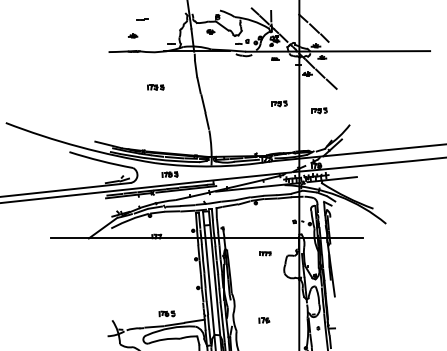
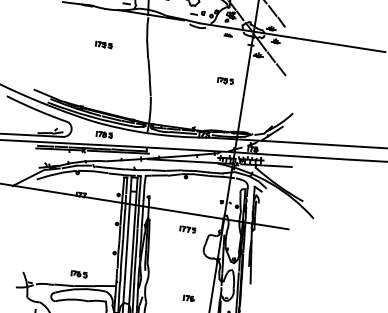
part: (319, 110) -> (264, 94), removed
part: (265, 253) -> (187, 229), size x1.43
part: (264, 320) -> (189, 298), moved

